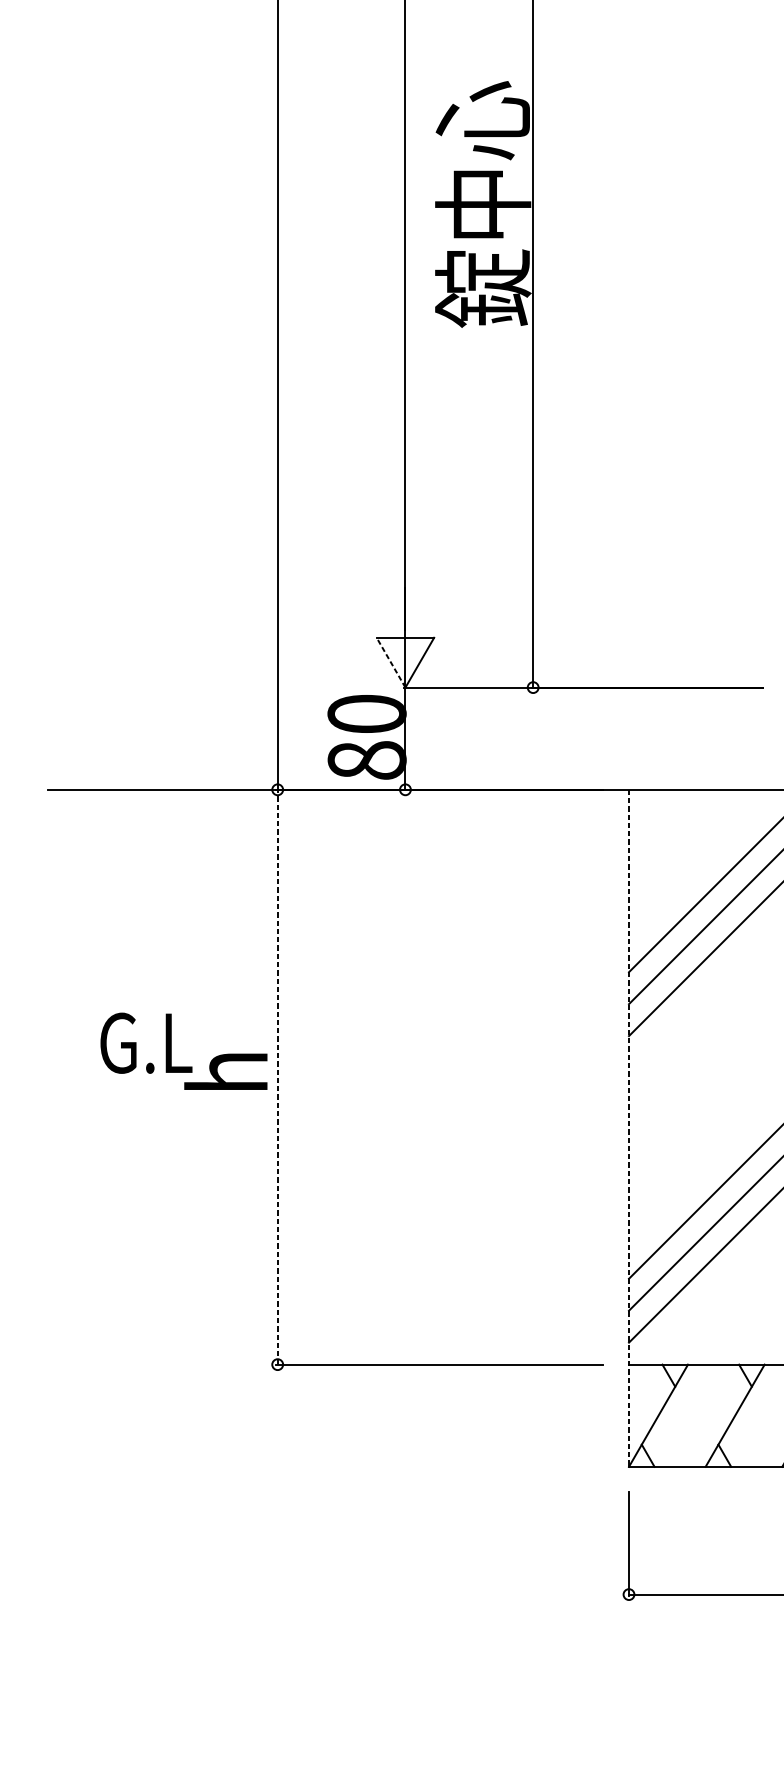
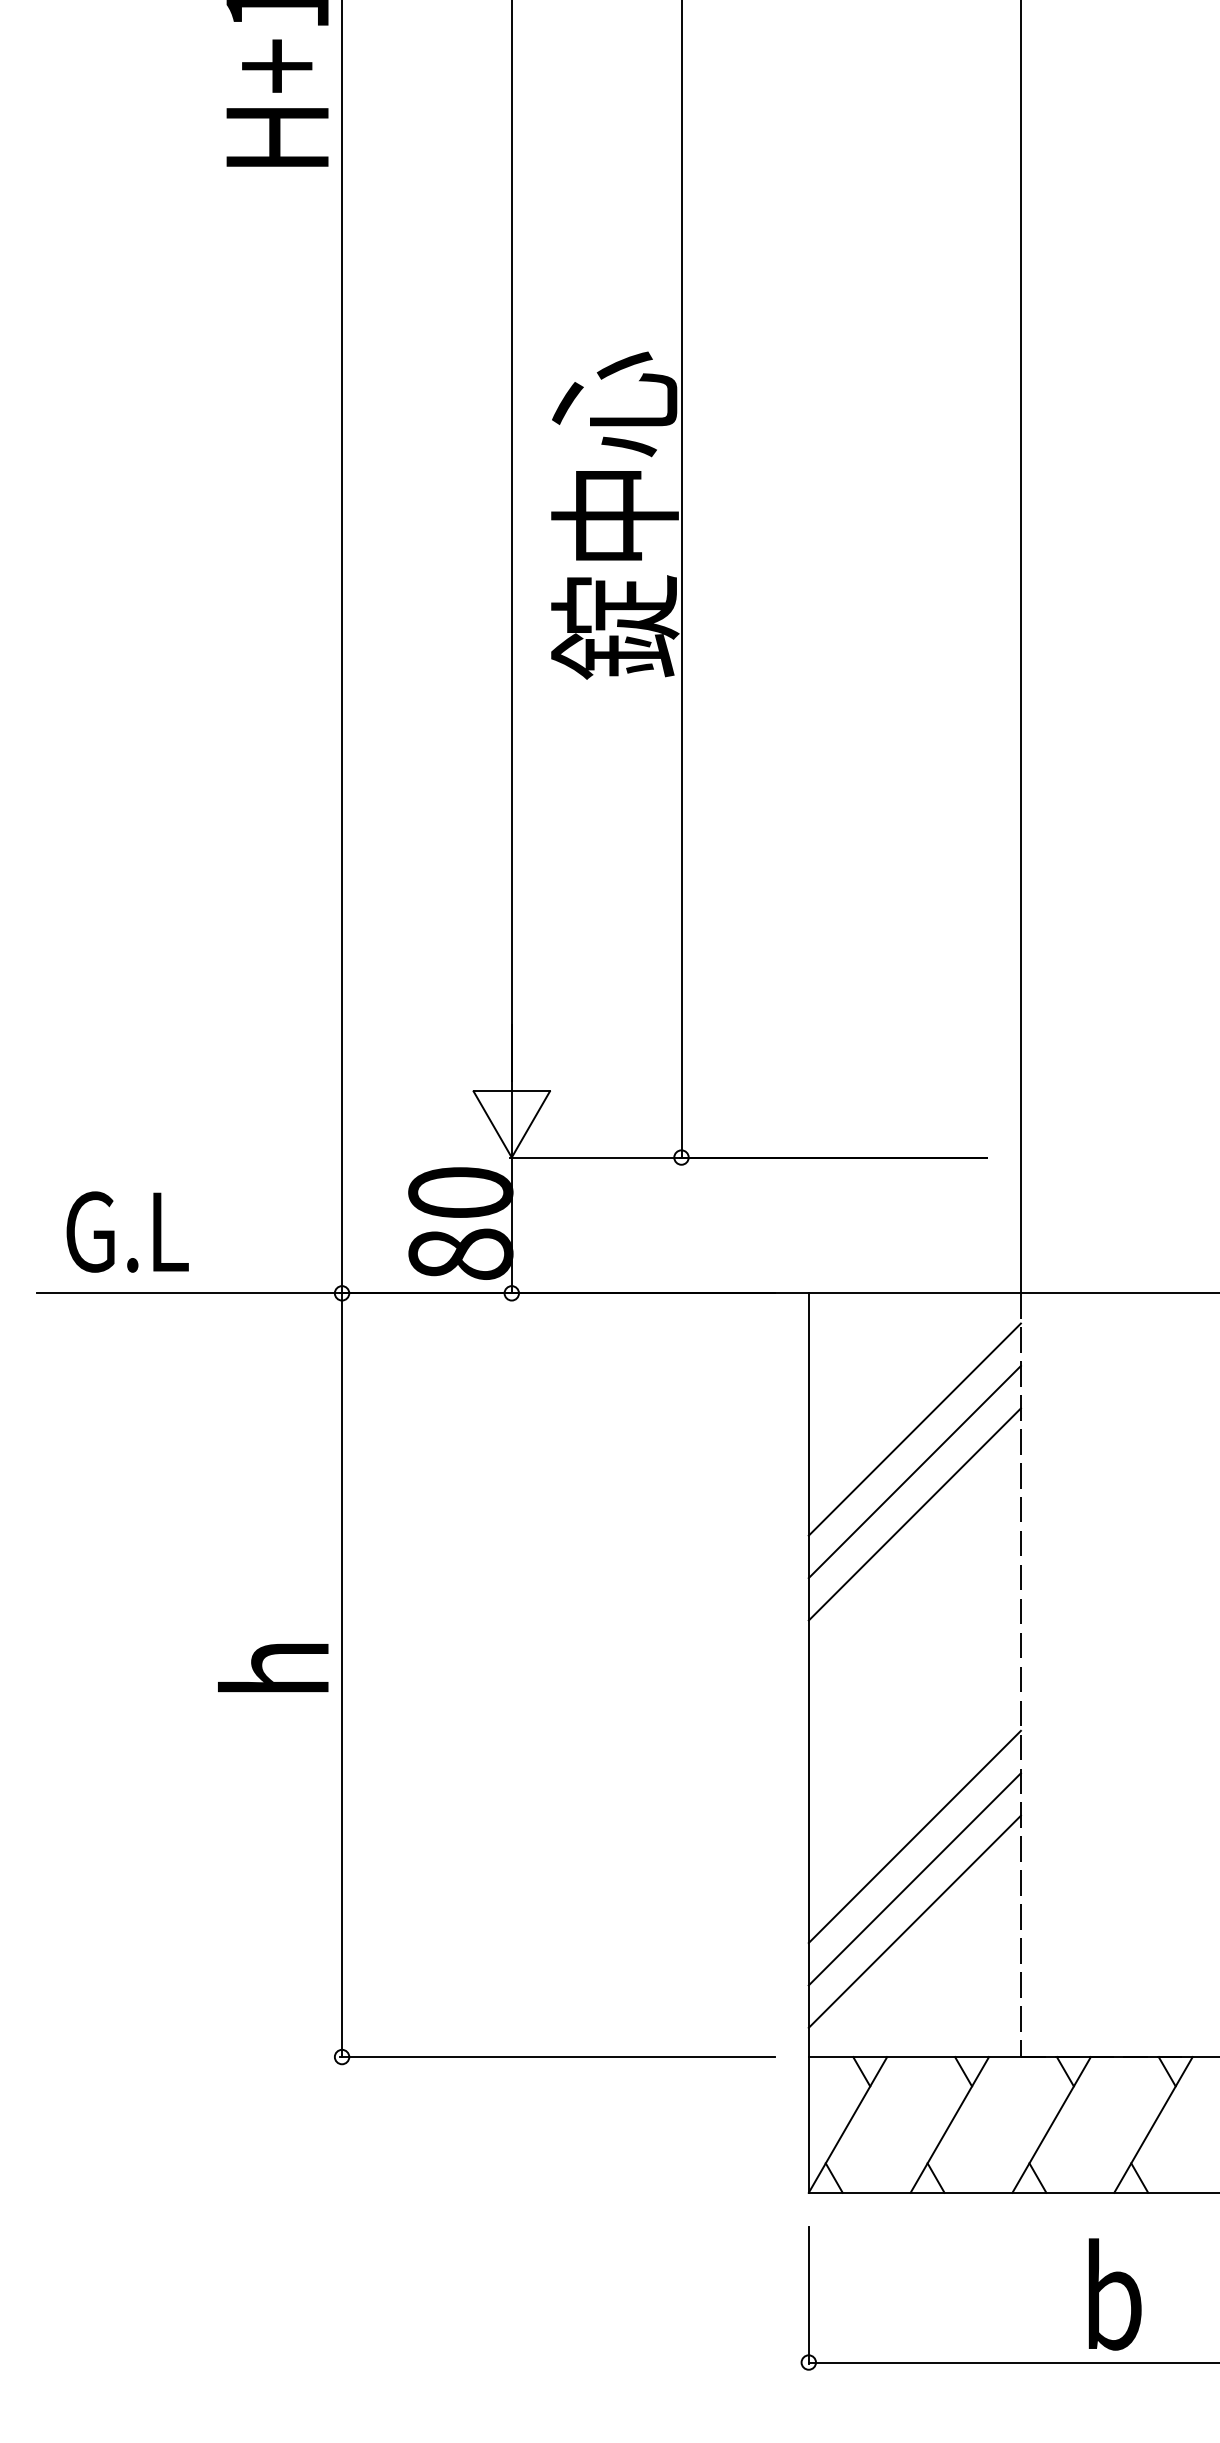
line: (390, 662) -> (492, 1124), dashed -> solid
text: (146, 1042) -> (127, 1231), moved
line: (278, 1077) -> (342, 1675), dashed -> solid
line: (628, 1128) -> (808, 1743), dashed -> solid

